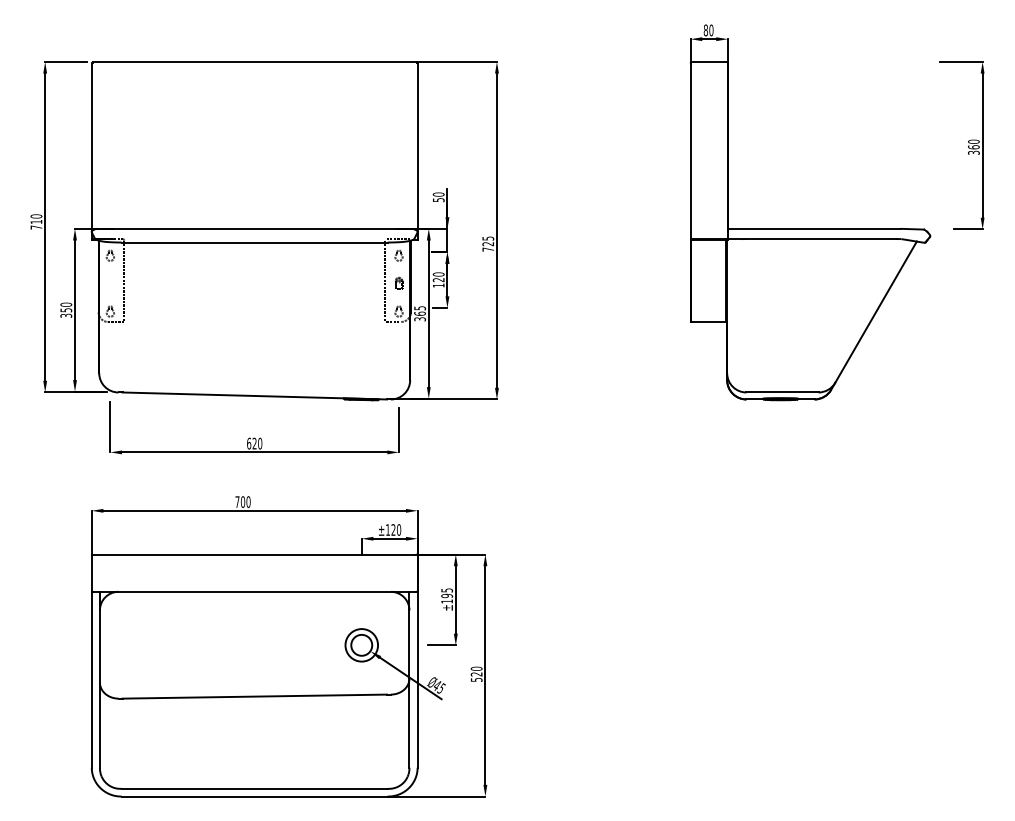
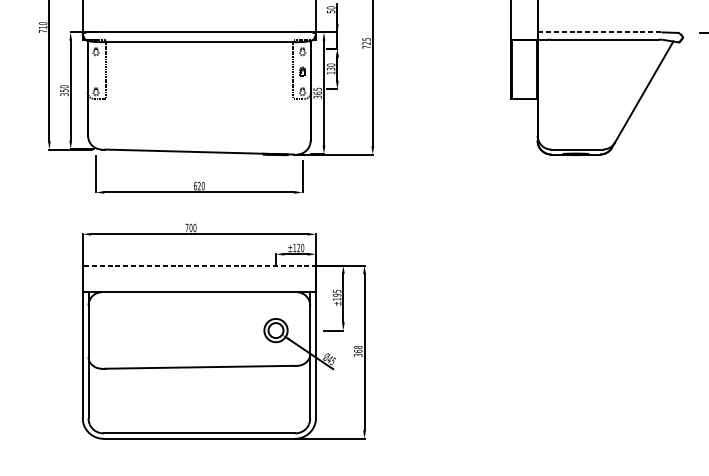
line: (814, 228) -> (600, 32), solid -> dashed
text: (439, 280) -> (331, 69), 120 -> 130
line: (255, 554) -> (199, 265), solid -> dashed
text: (476, 673) -> (358, 350), 520 -> 368

